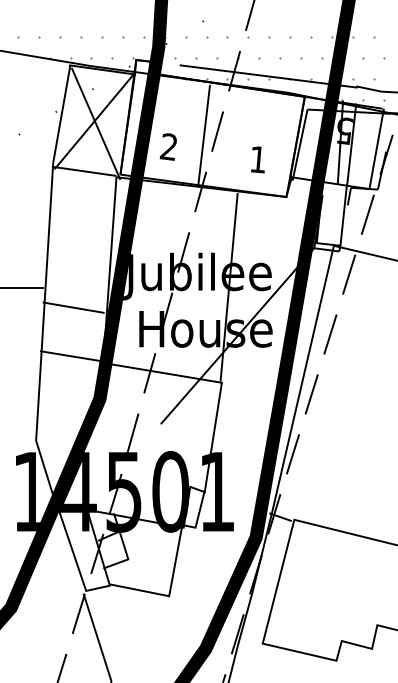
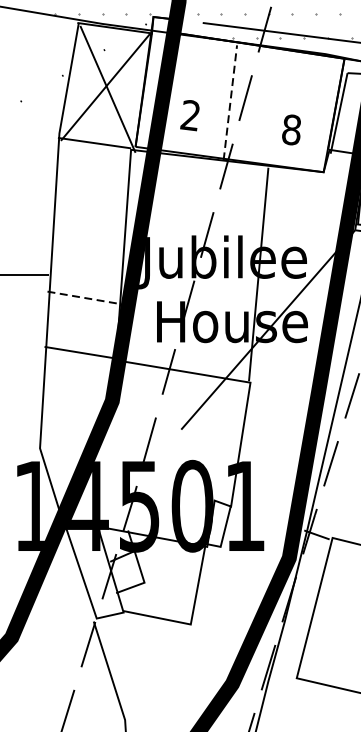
line: (204, 135) -> (230, 102), solid -> dashed
text: (257, 159) -> (290, 129), 1 -> 8
line: (74, 307) -> (83, 297), solid -> dashed

